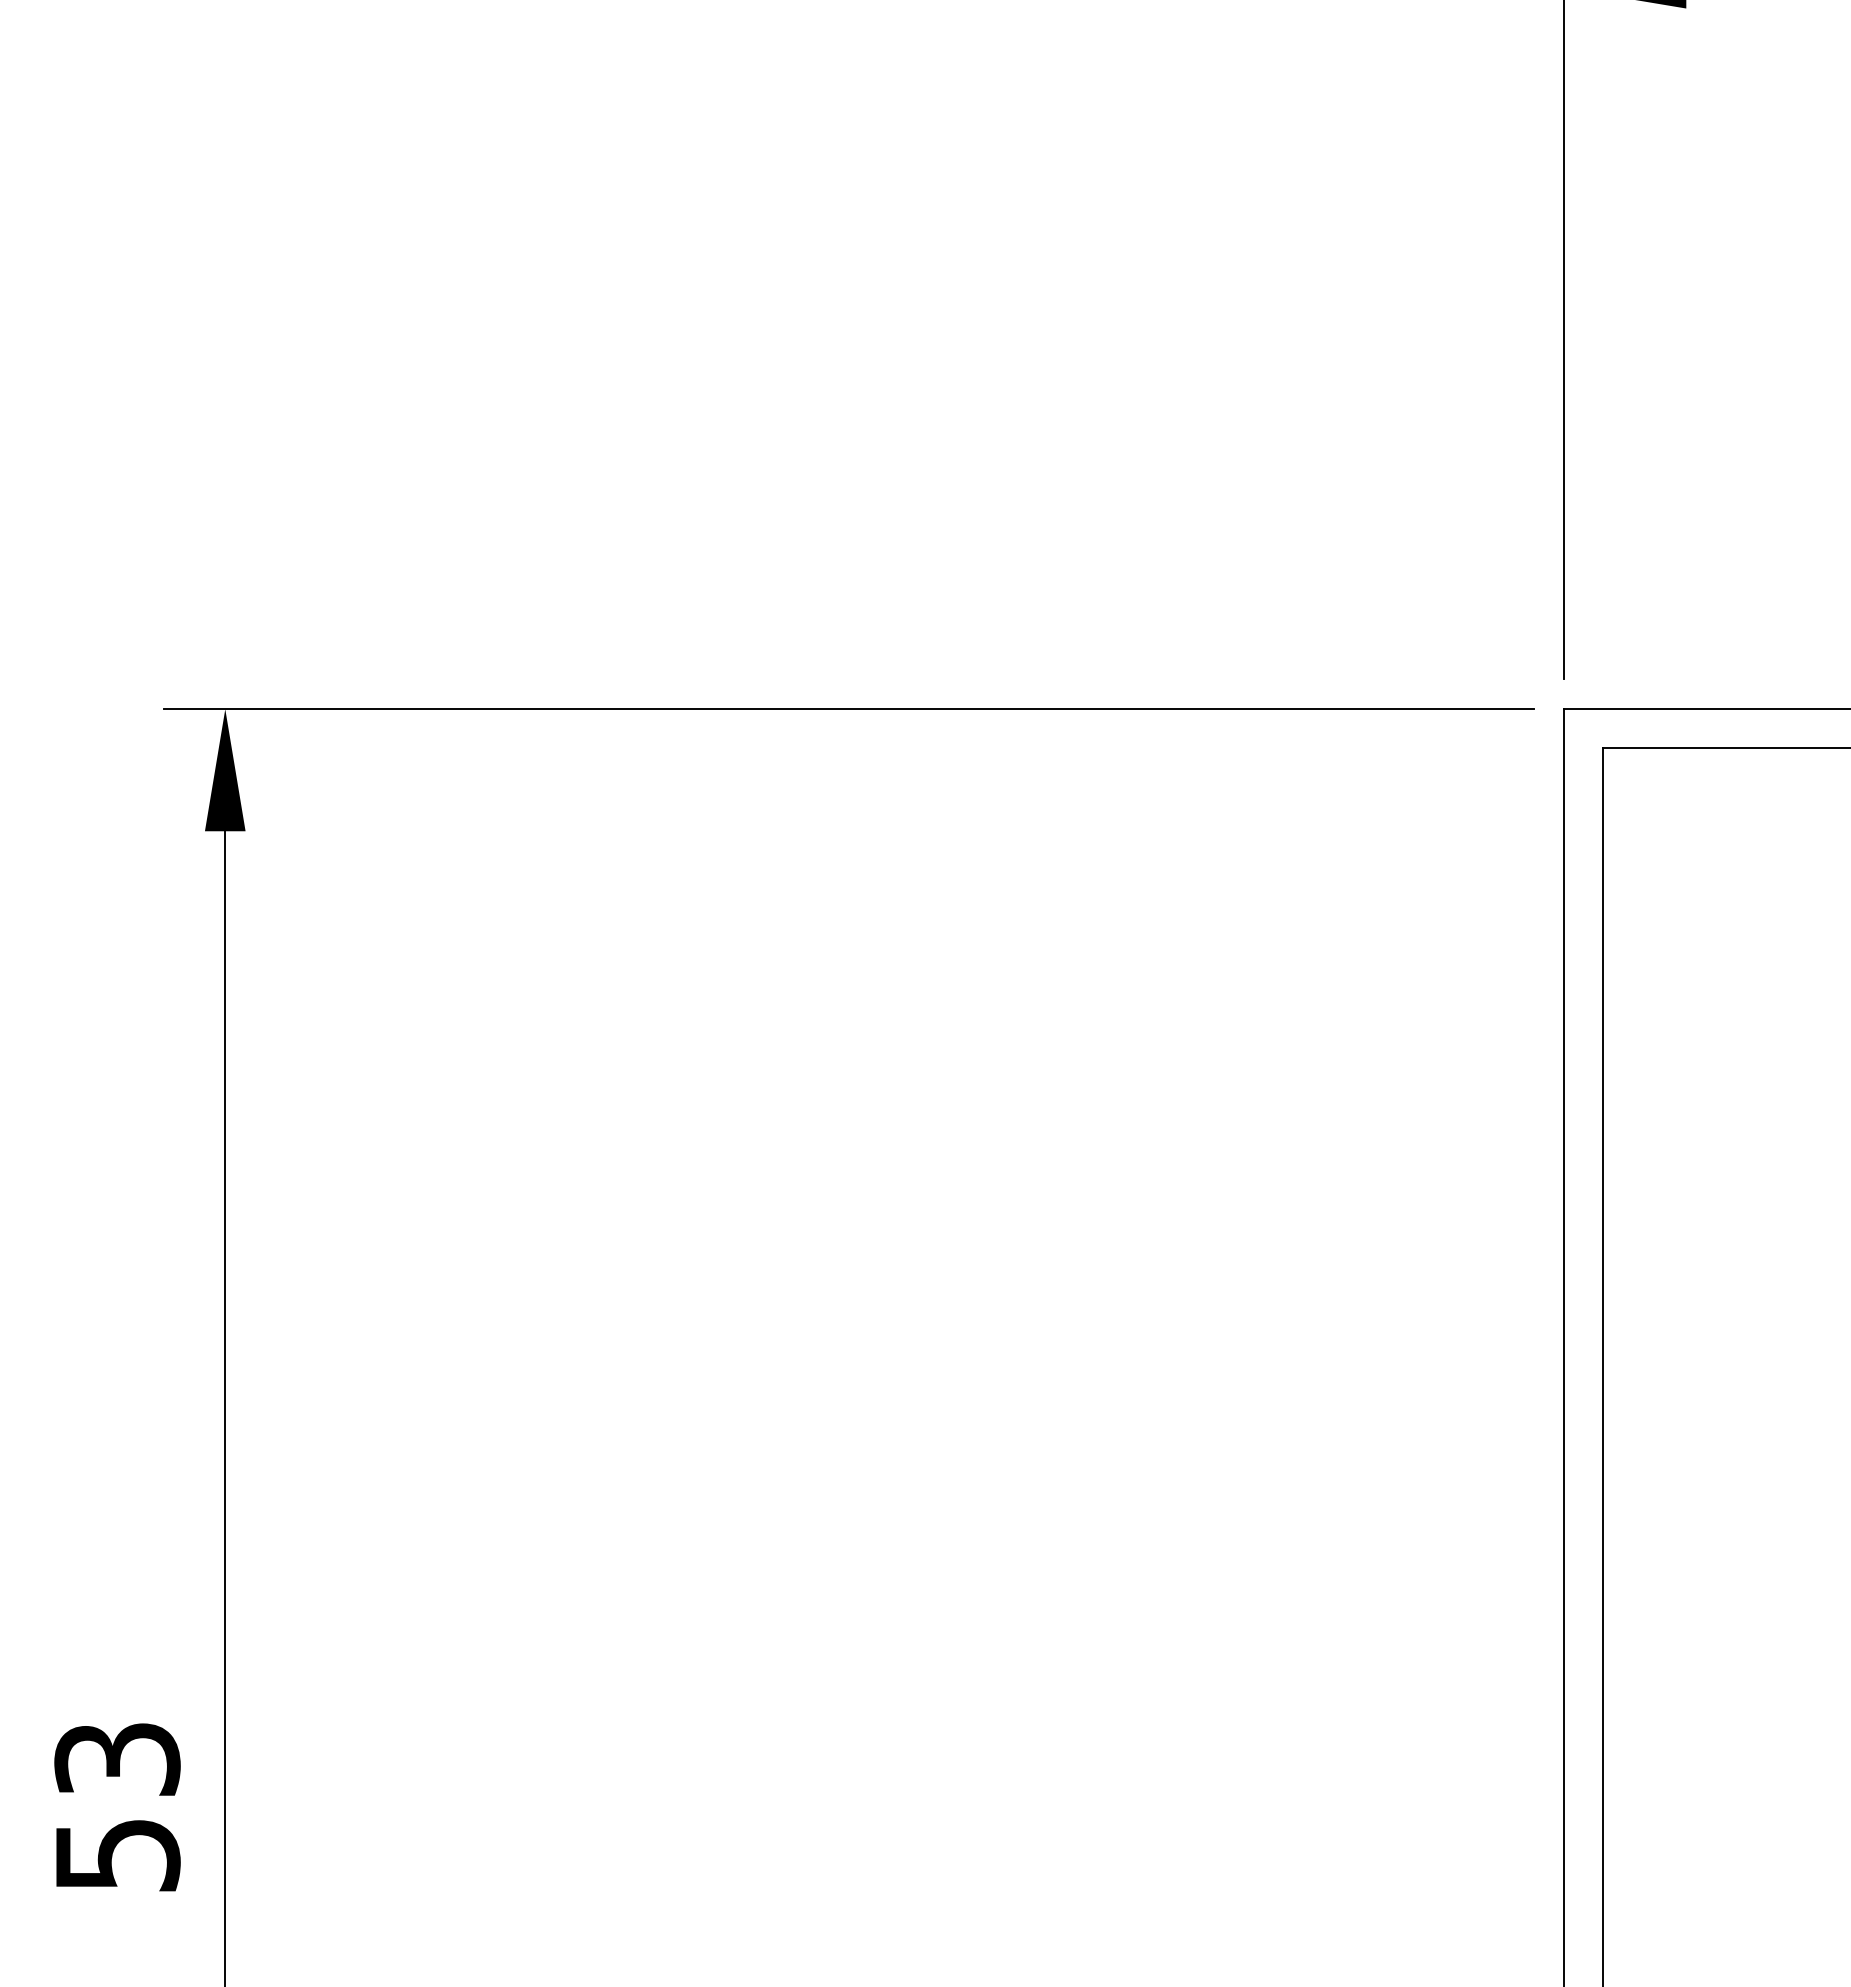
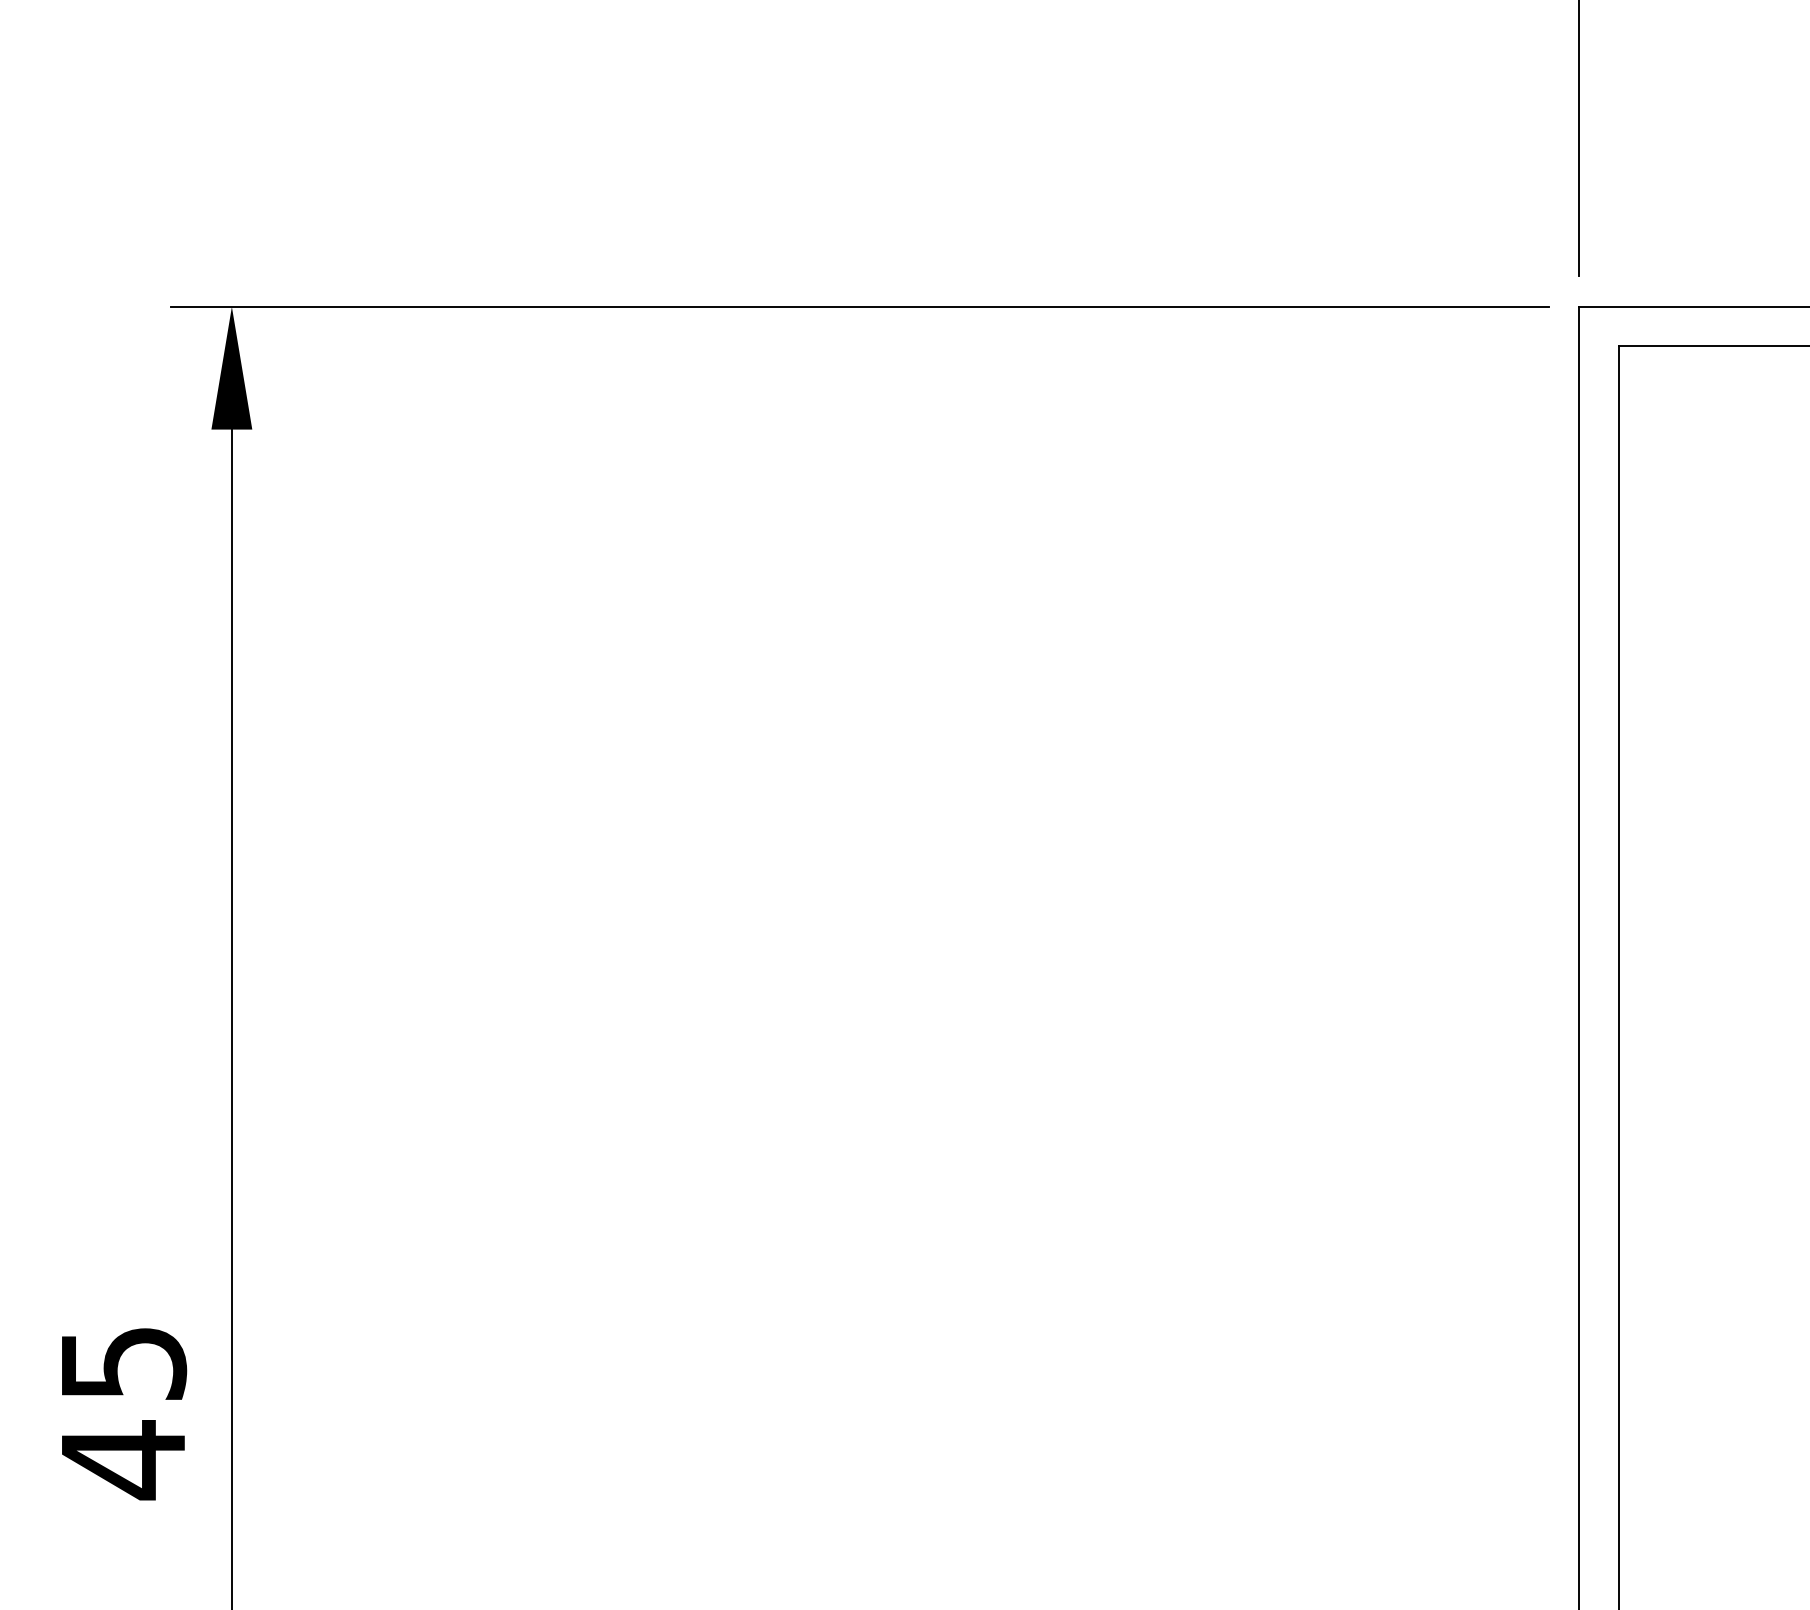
text: (117, 1809) -> (123, 1413), 53 -> 45

